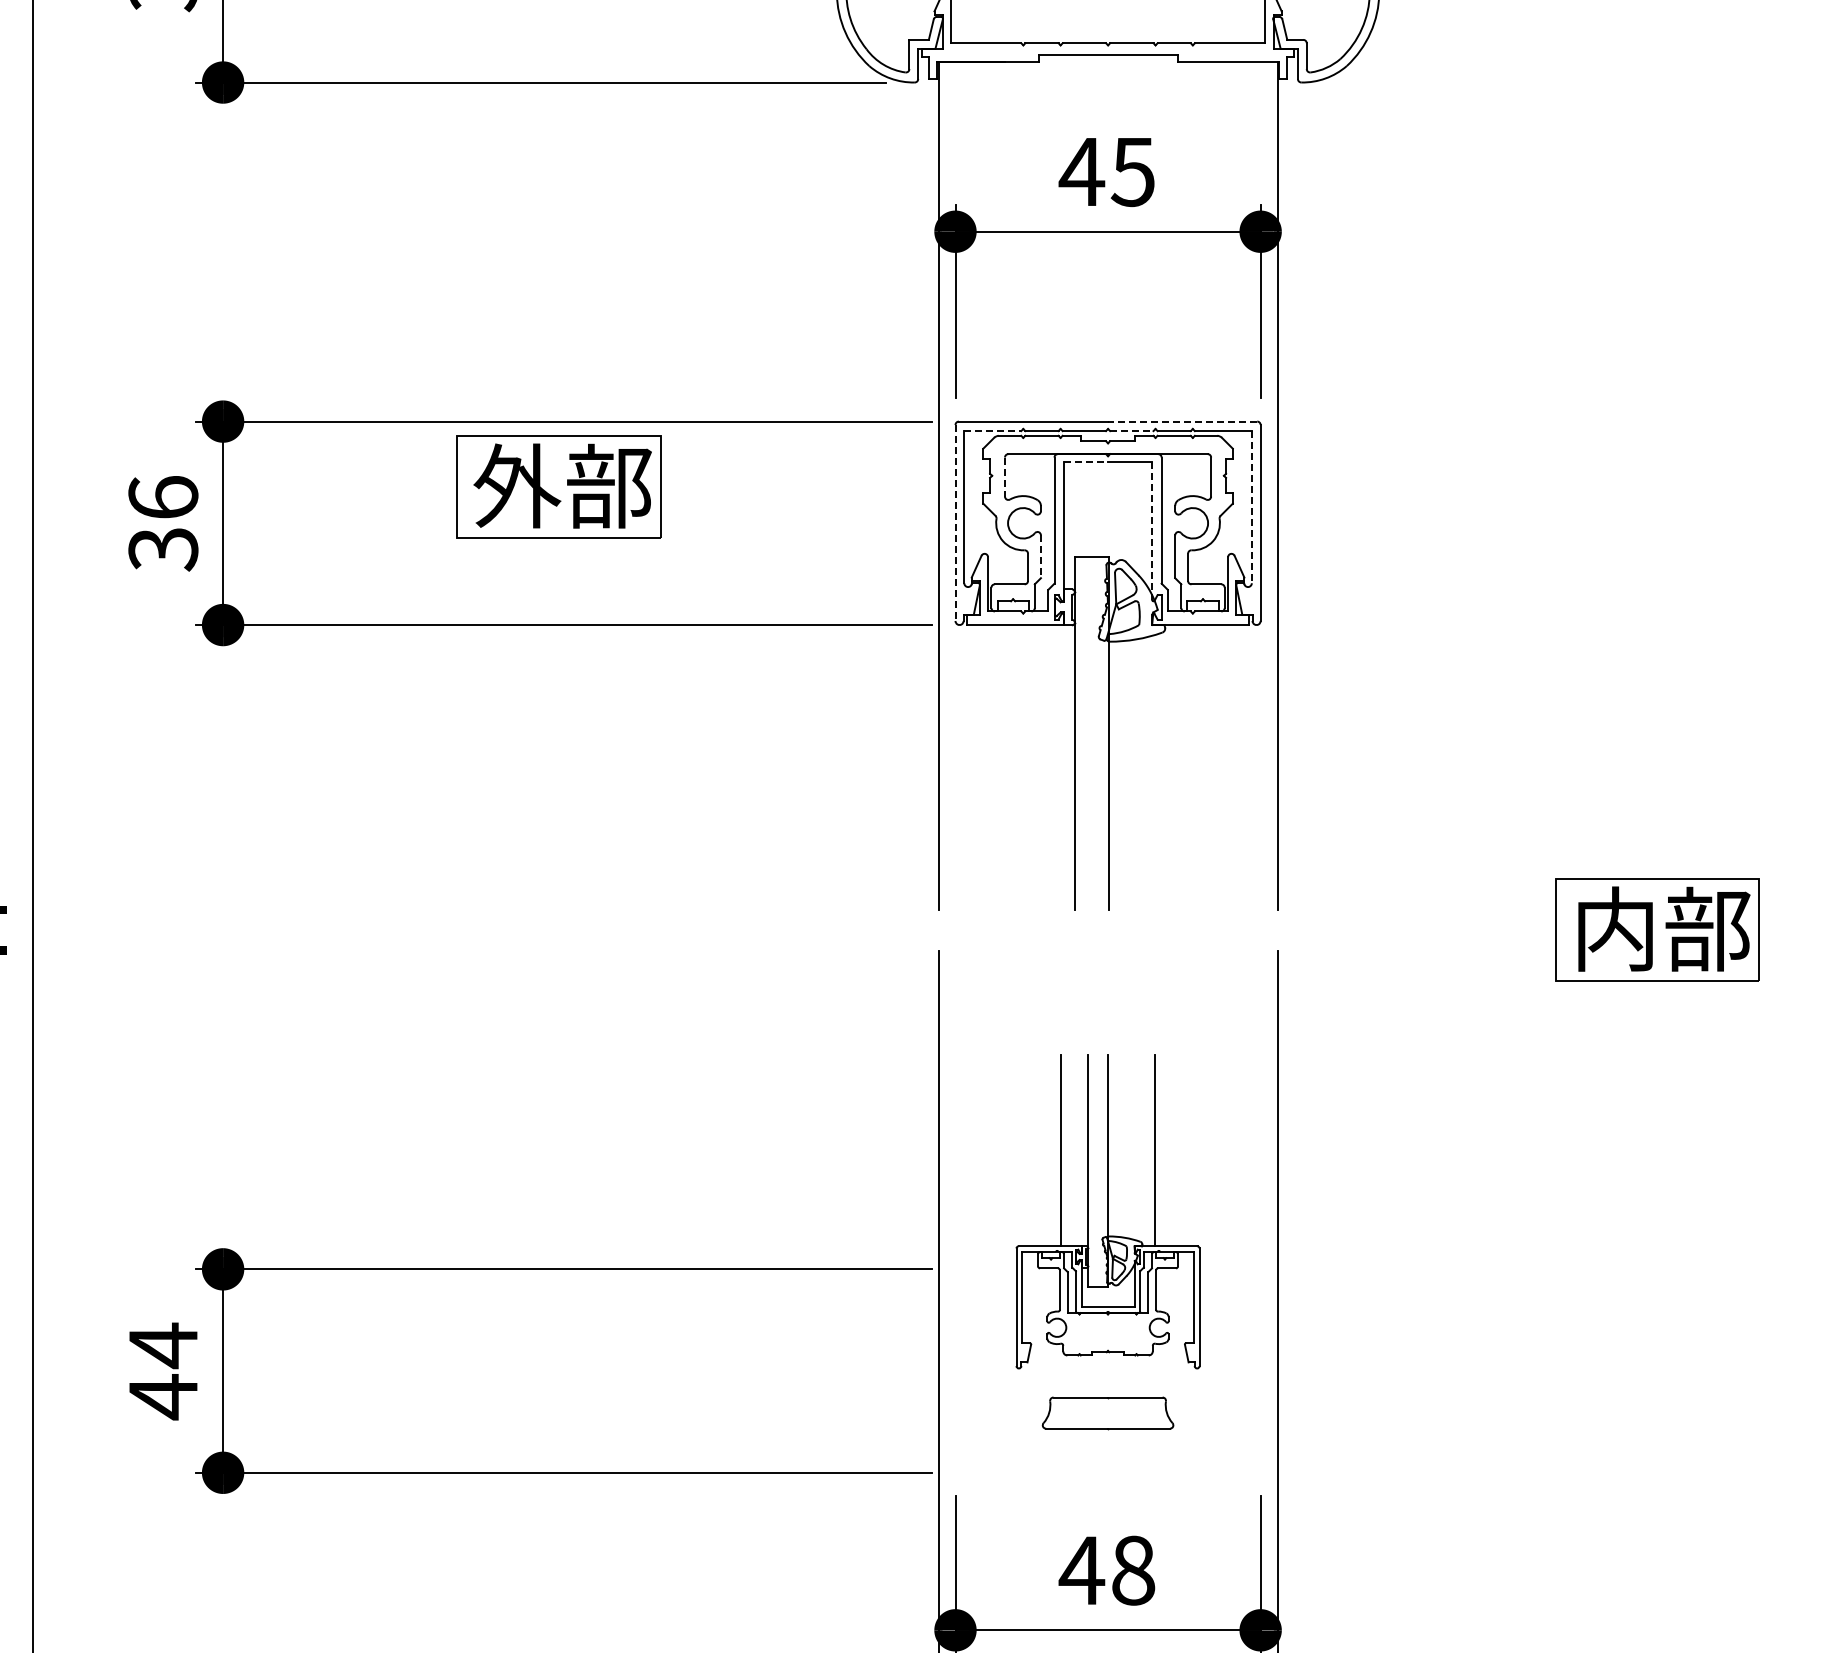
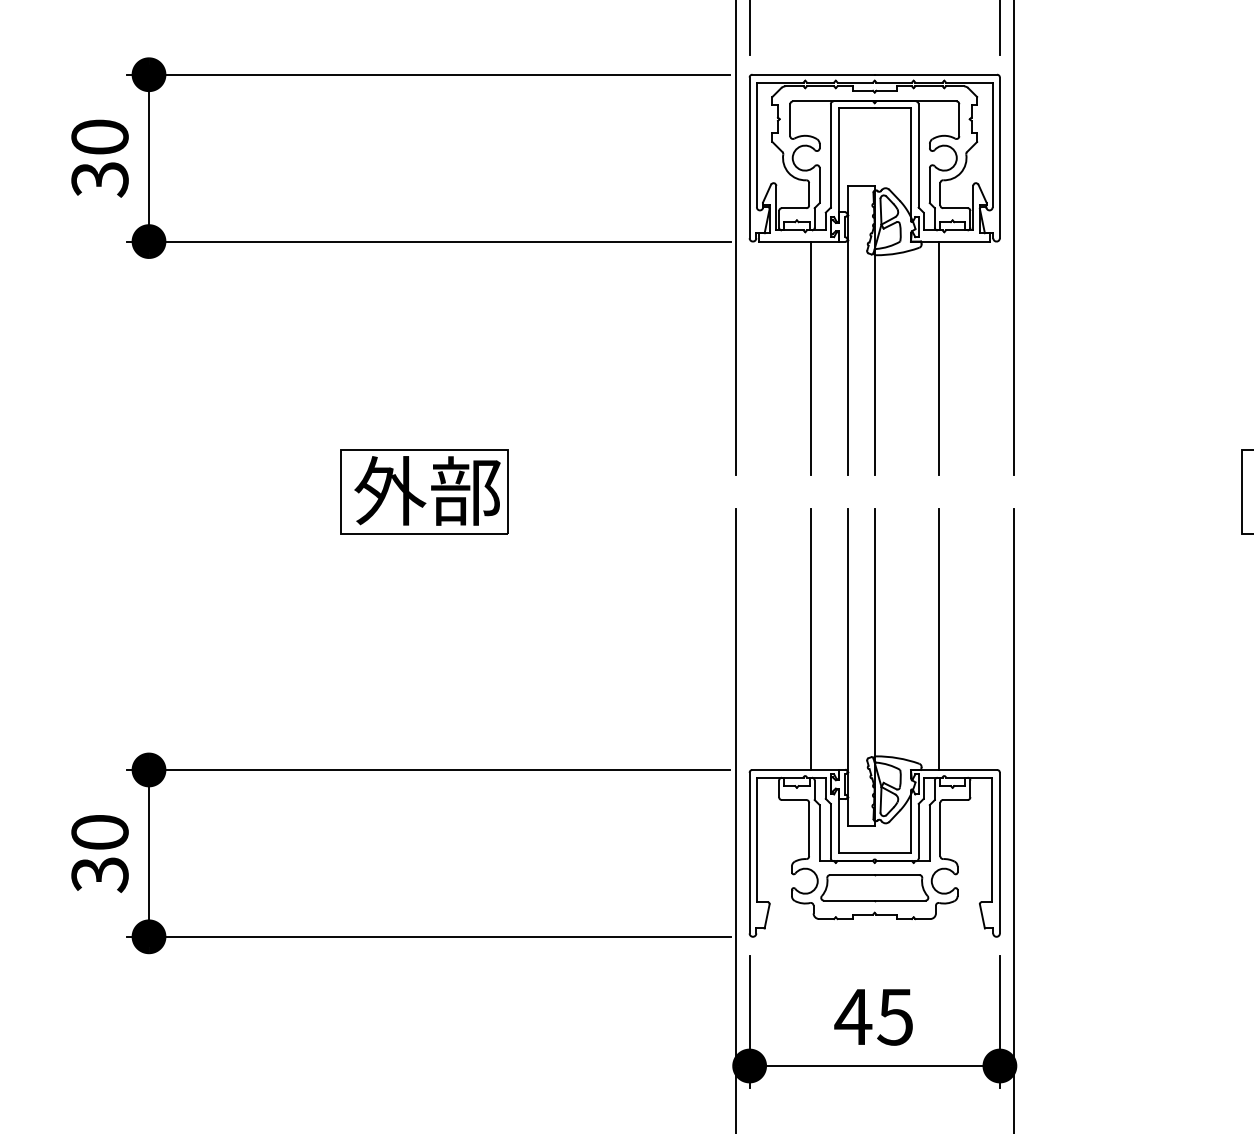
line: (1182, 421) -> (935, 74), dashed -> solid
line: (993, 431) -> (780, 82), dashed -> solid
line: (1131, 431) -> (893, 82), dashed -> solid
line: (1086, 462) -> (857, 108), dashed -> solid
line: (1005, 477) -> (790, 120), dashed -> solid
part: (558, 486) -> (424, 491), moved
text: (163, 497) -> (100, 136), 36 -> 30
line: (1251, 507) -> (992, 145), dashed -> solid
line: (955, 522) -> (749, 157), dashed -> solid
line: (1152, 531) -> (911, 164), dashed -> solid
line: (1040, 557) -> (819, 186), dashed -> solid
line: (1030, 767) -> (811, 358), added
line: (1186, 767) -> (939, 358), added
part: (1107, 1211) -> (874, 722), size x1.67
text: (163, 1371) -> (100, 853), 44 -> 30
text: (1132, 1570) -> (894, 1016), 48 -> 45

